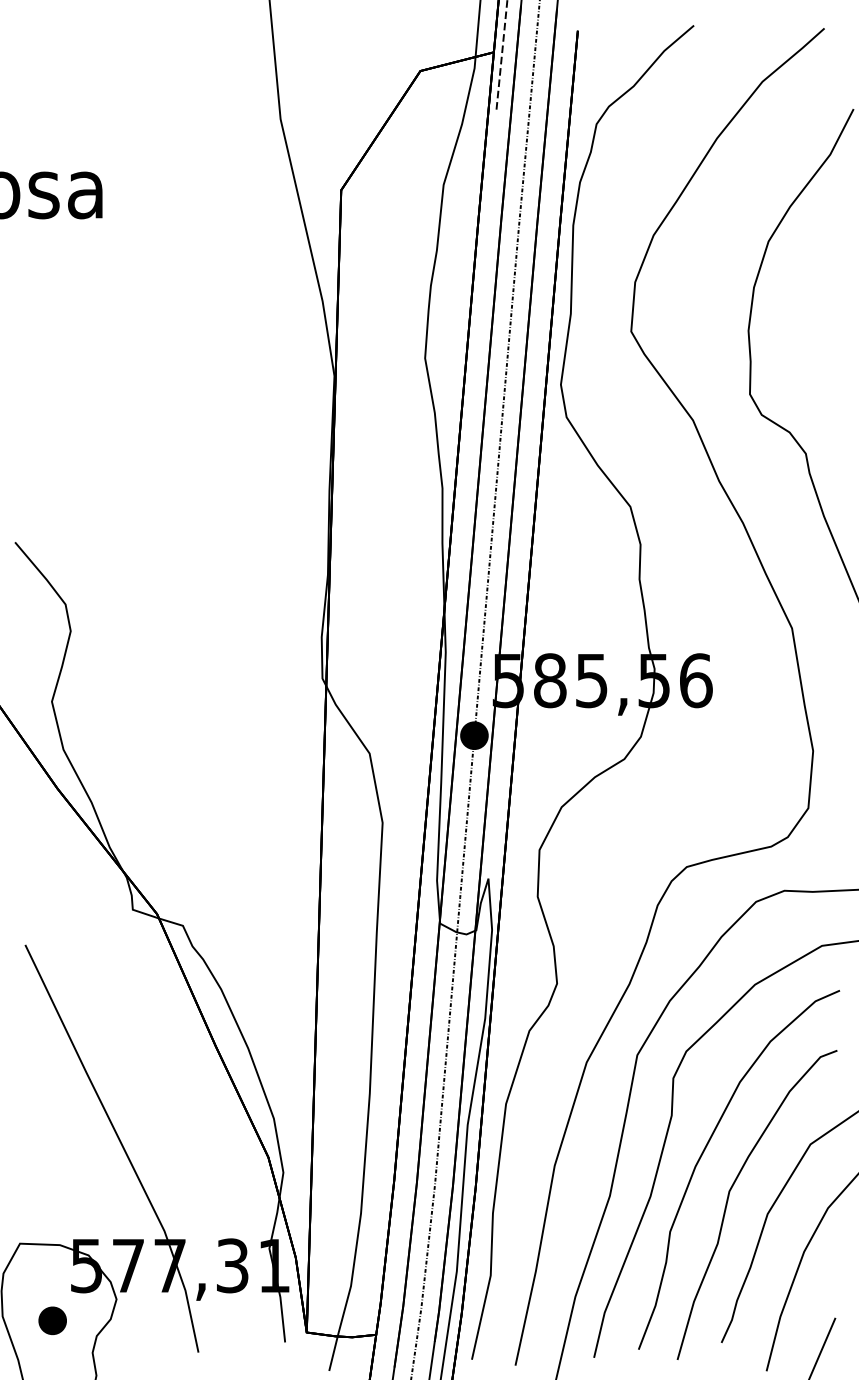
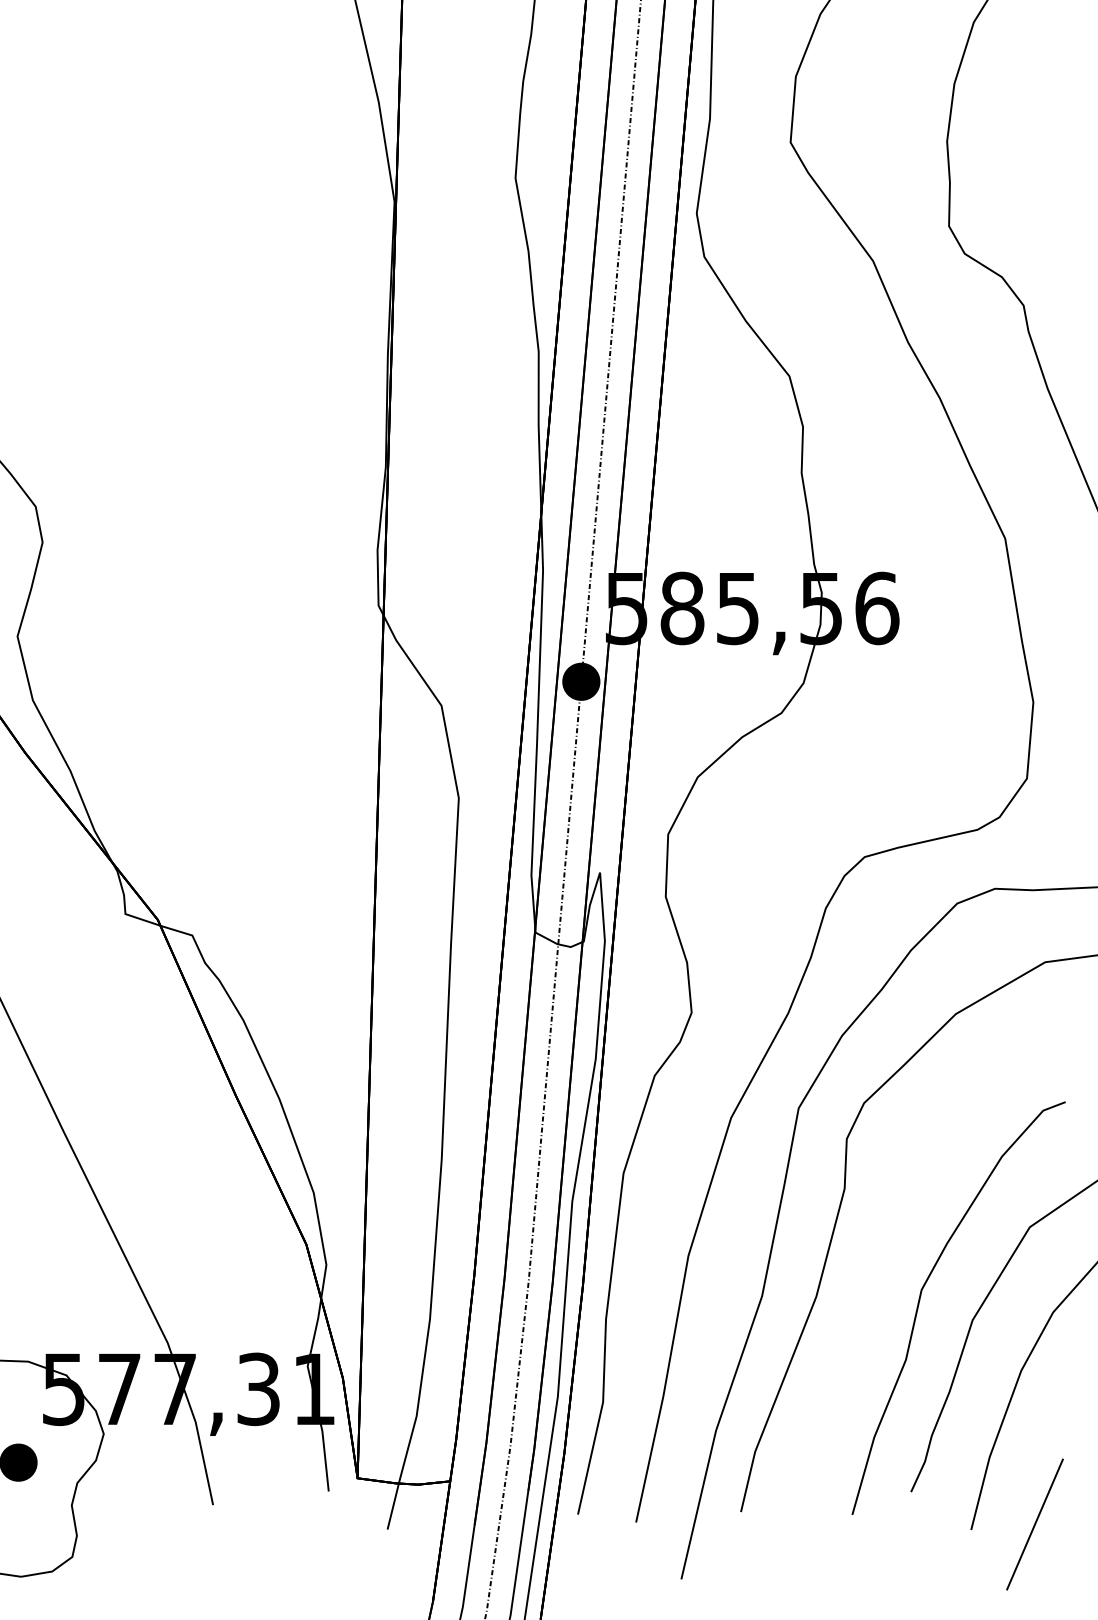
curve: (705, 1150) -> (889, 1235), removed

